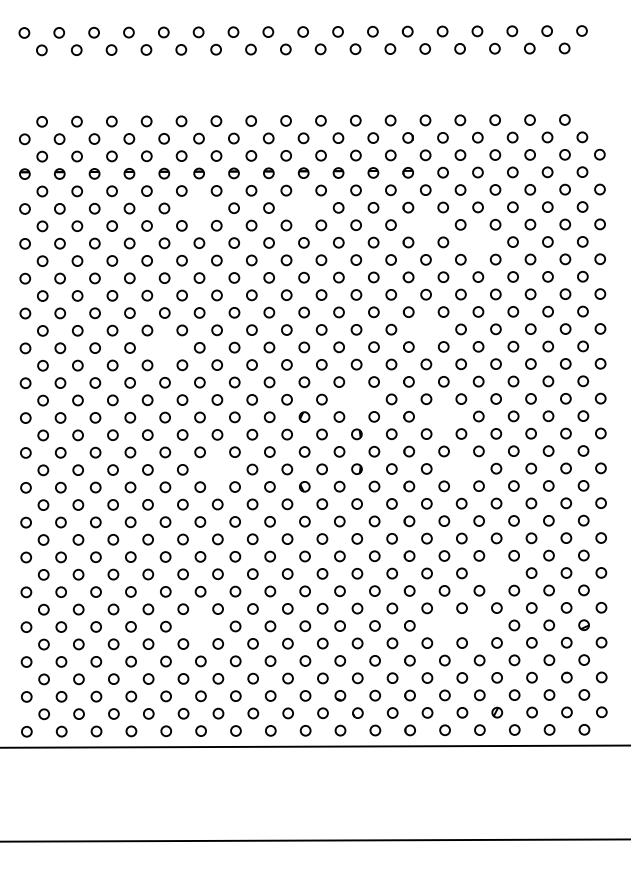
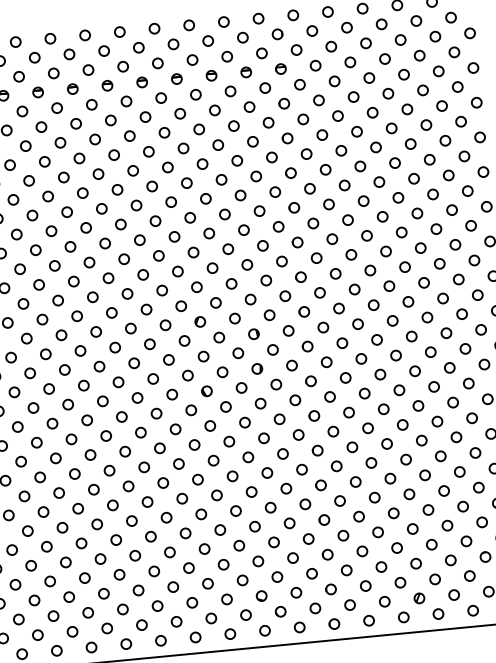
circle: (303, 207) -> (179, 113), added
circle: (199, 208) -> (76, 123), added
circle: (425, 224) -> (302, 118), added
circle: (477, 242) -> (356, 132), added
circle: (425, 329) -> (312, 223), added
circle: (164, 347) -> (54, 265), added
circle: (356, 399) -> (250, 299), added
circle: (443, 416) -> (338, 308), added
circle: (461, 468) -> (361, 358), added
circle: (217, 469) -> (118, 382), added
circle: (496, 573) -> (405, 459), added
circle: (444, 625) -> (358, 516), added
circle: (479, 625) -> (393, 513), added
circle: (200, 626) -> (115, 540), added

